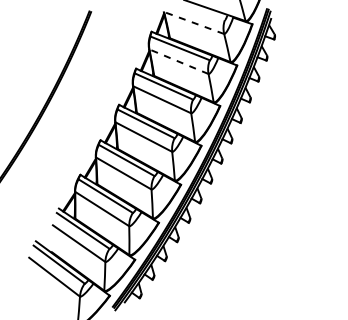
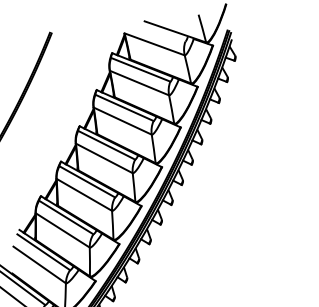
line: (194, 23) -> (155, 44), dashed -> solid
line: (179, 61) -> (140, 82), dashed -> solid

